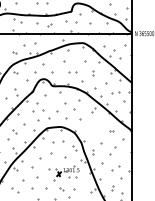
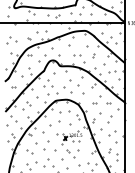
part: (96, 126) -> (96, 99), added

